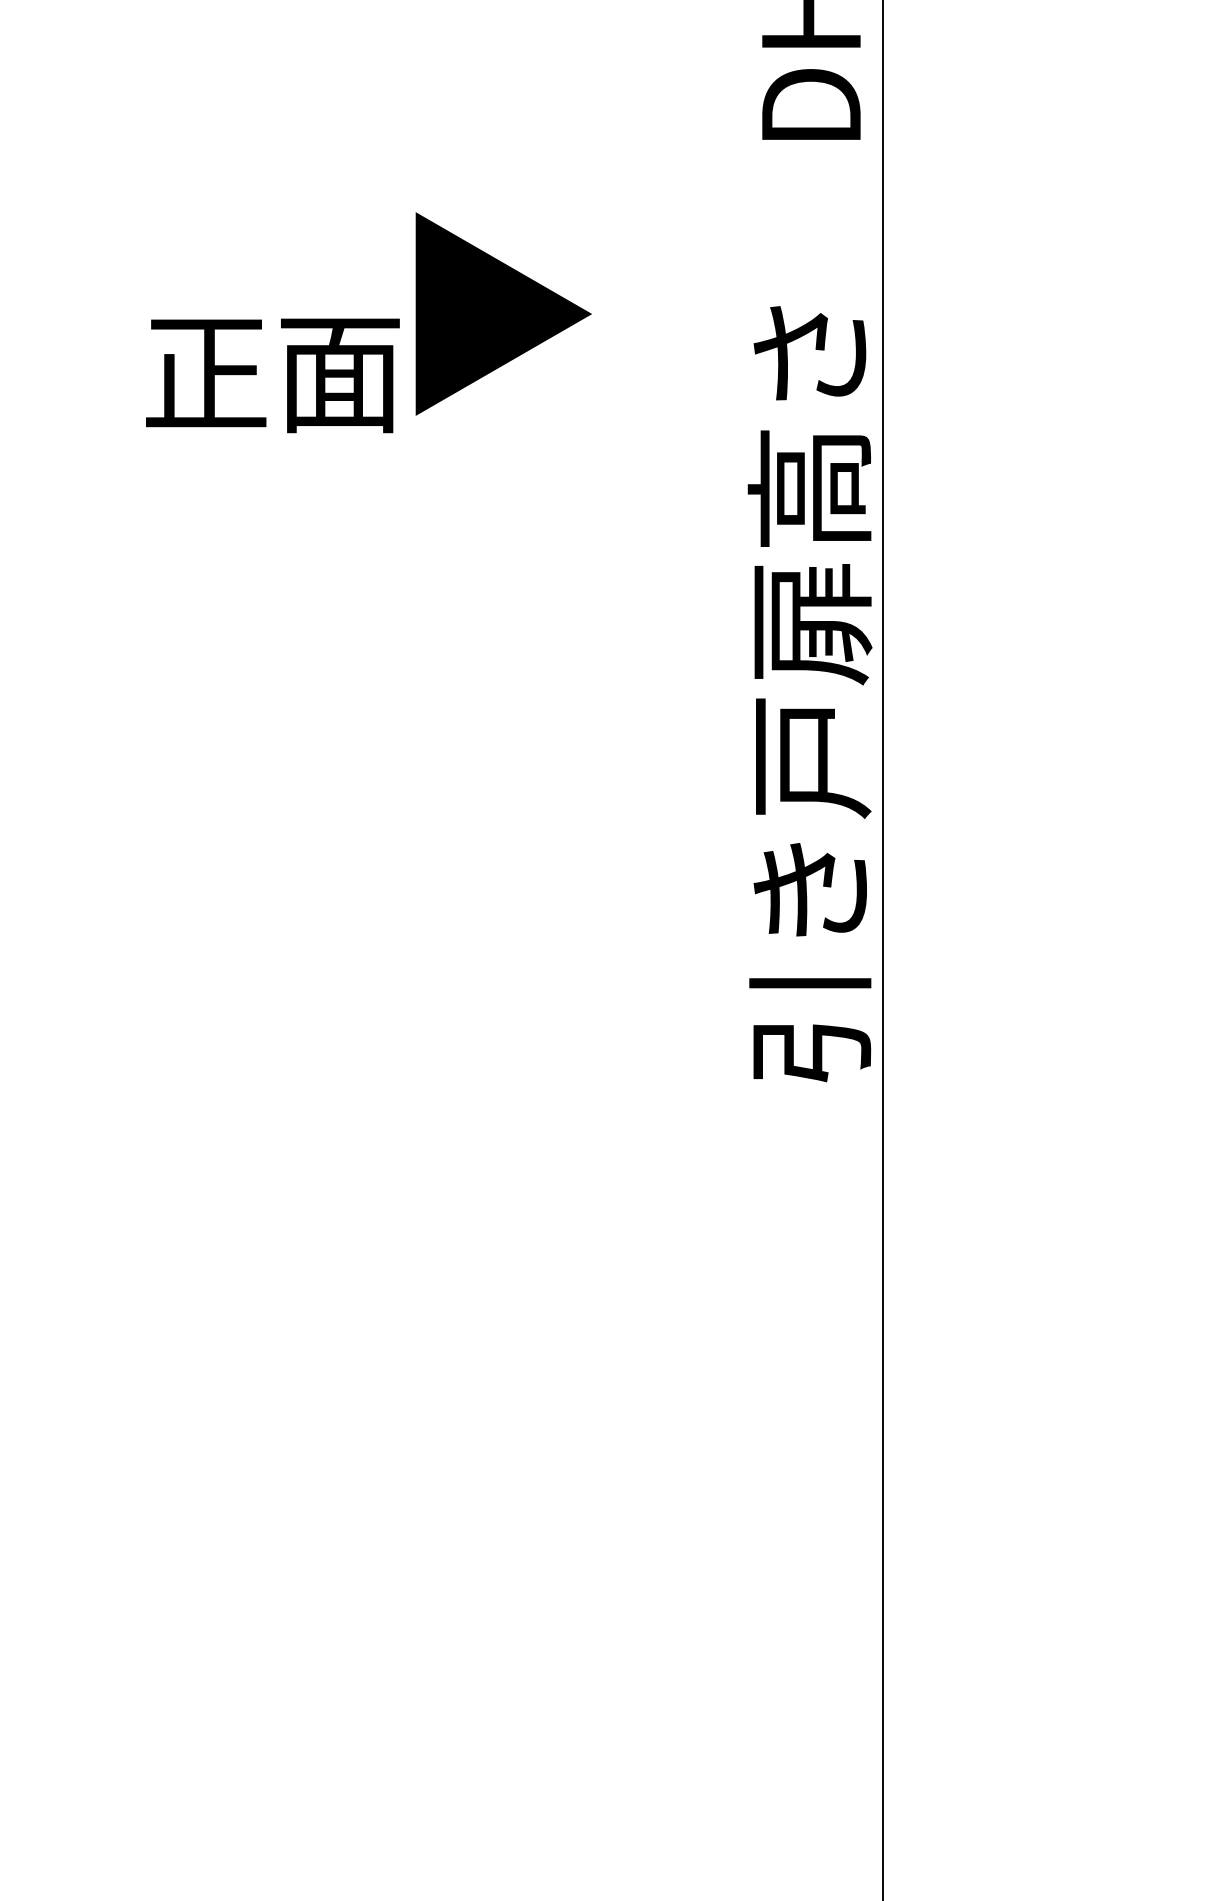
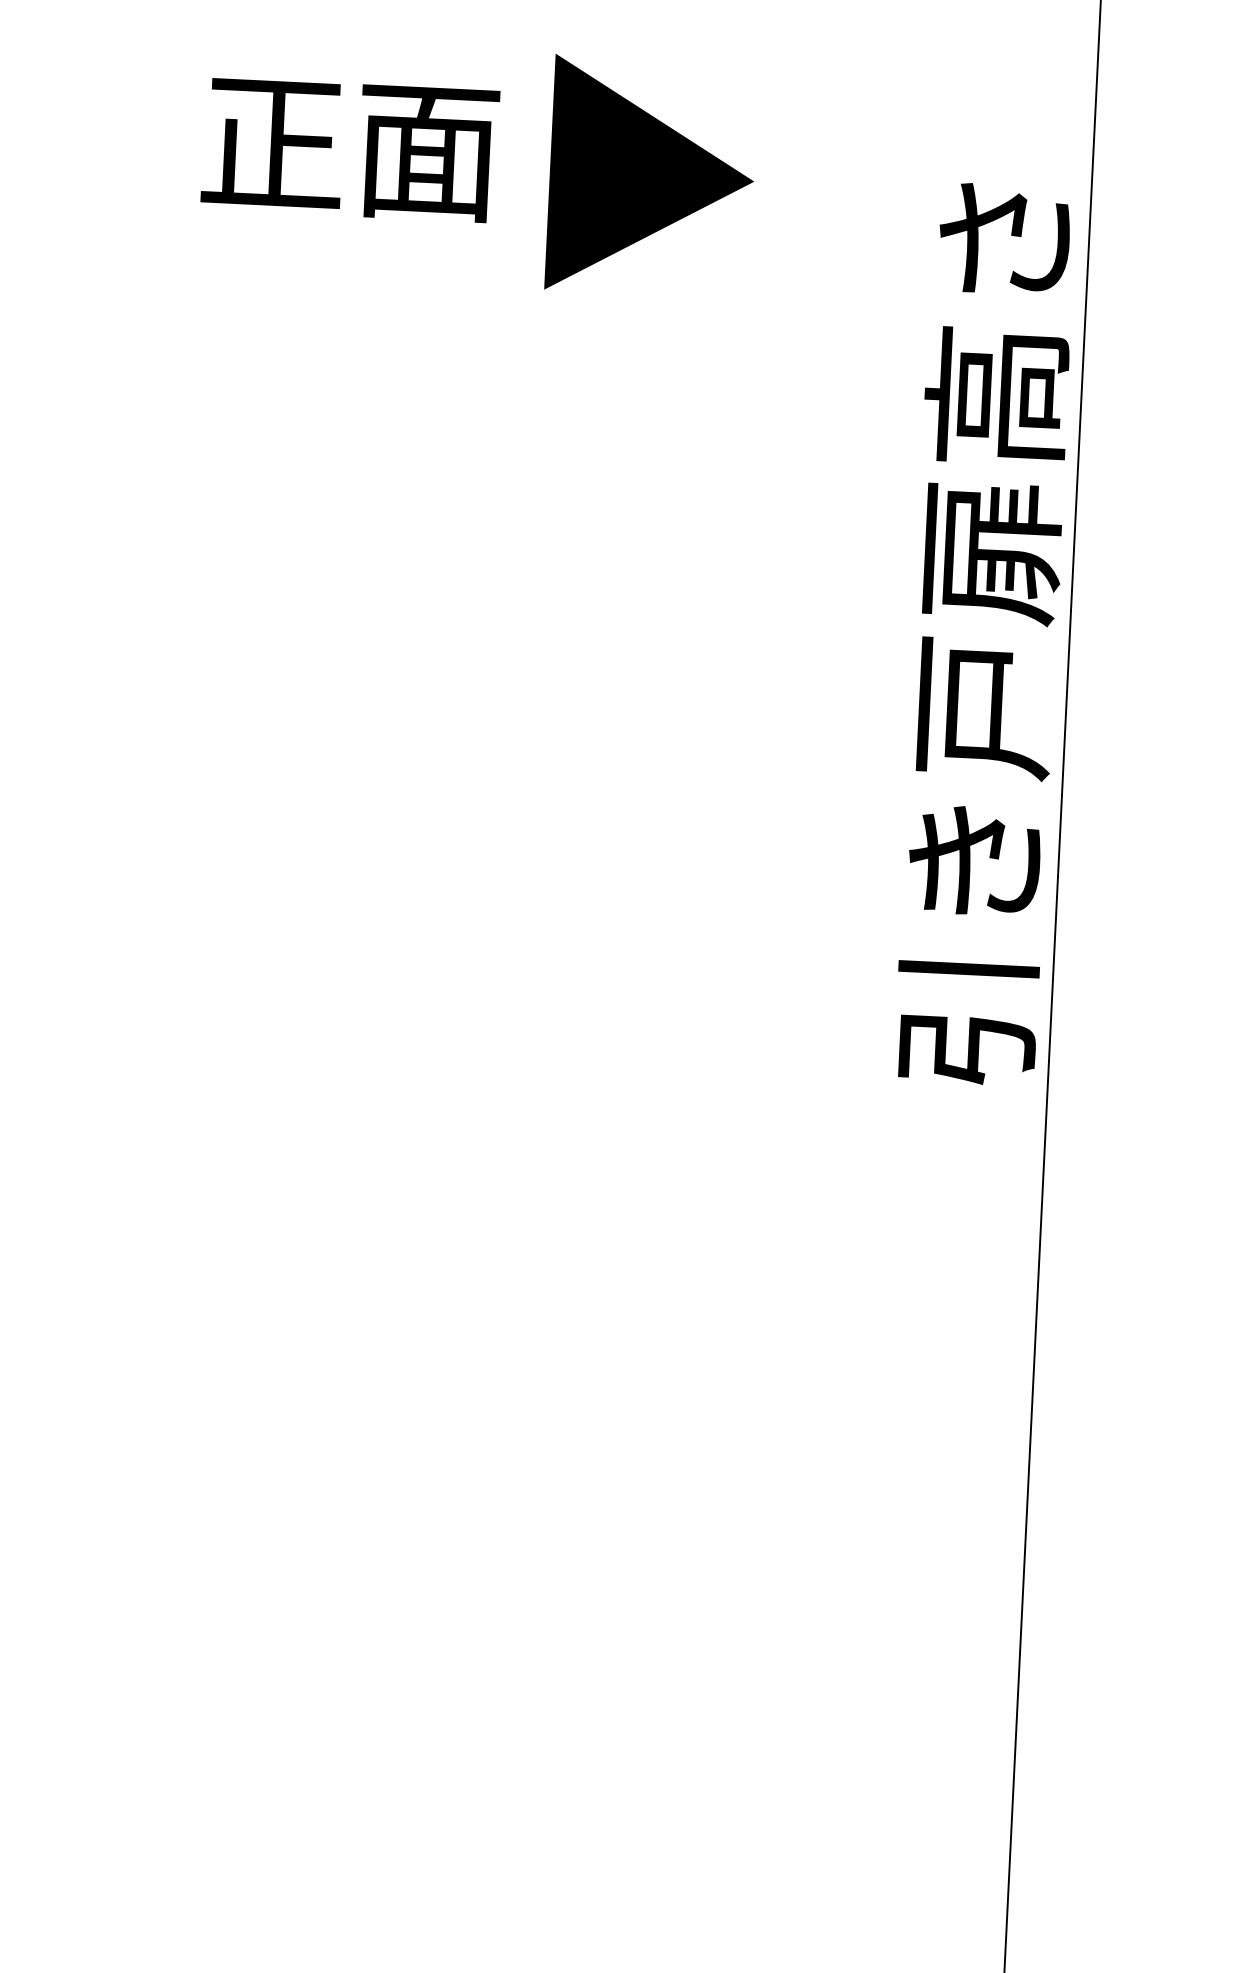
text: (272, 375) -> (349, 149), moved

